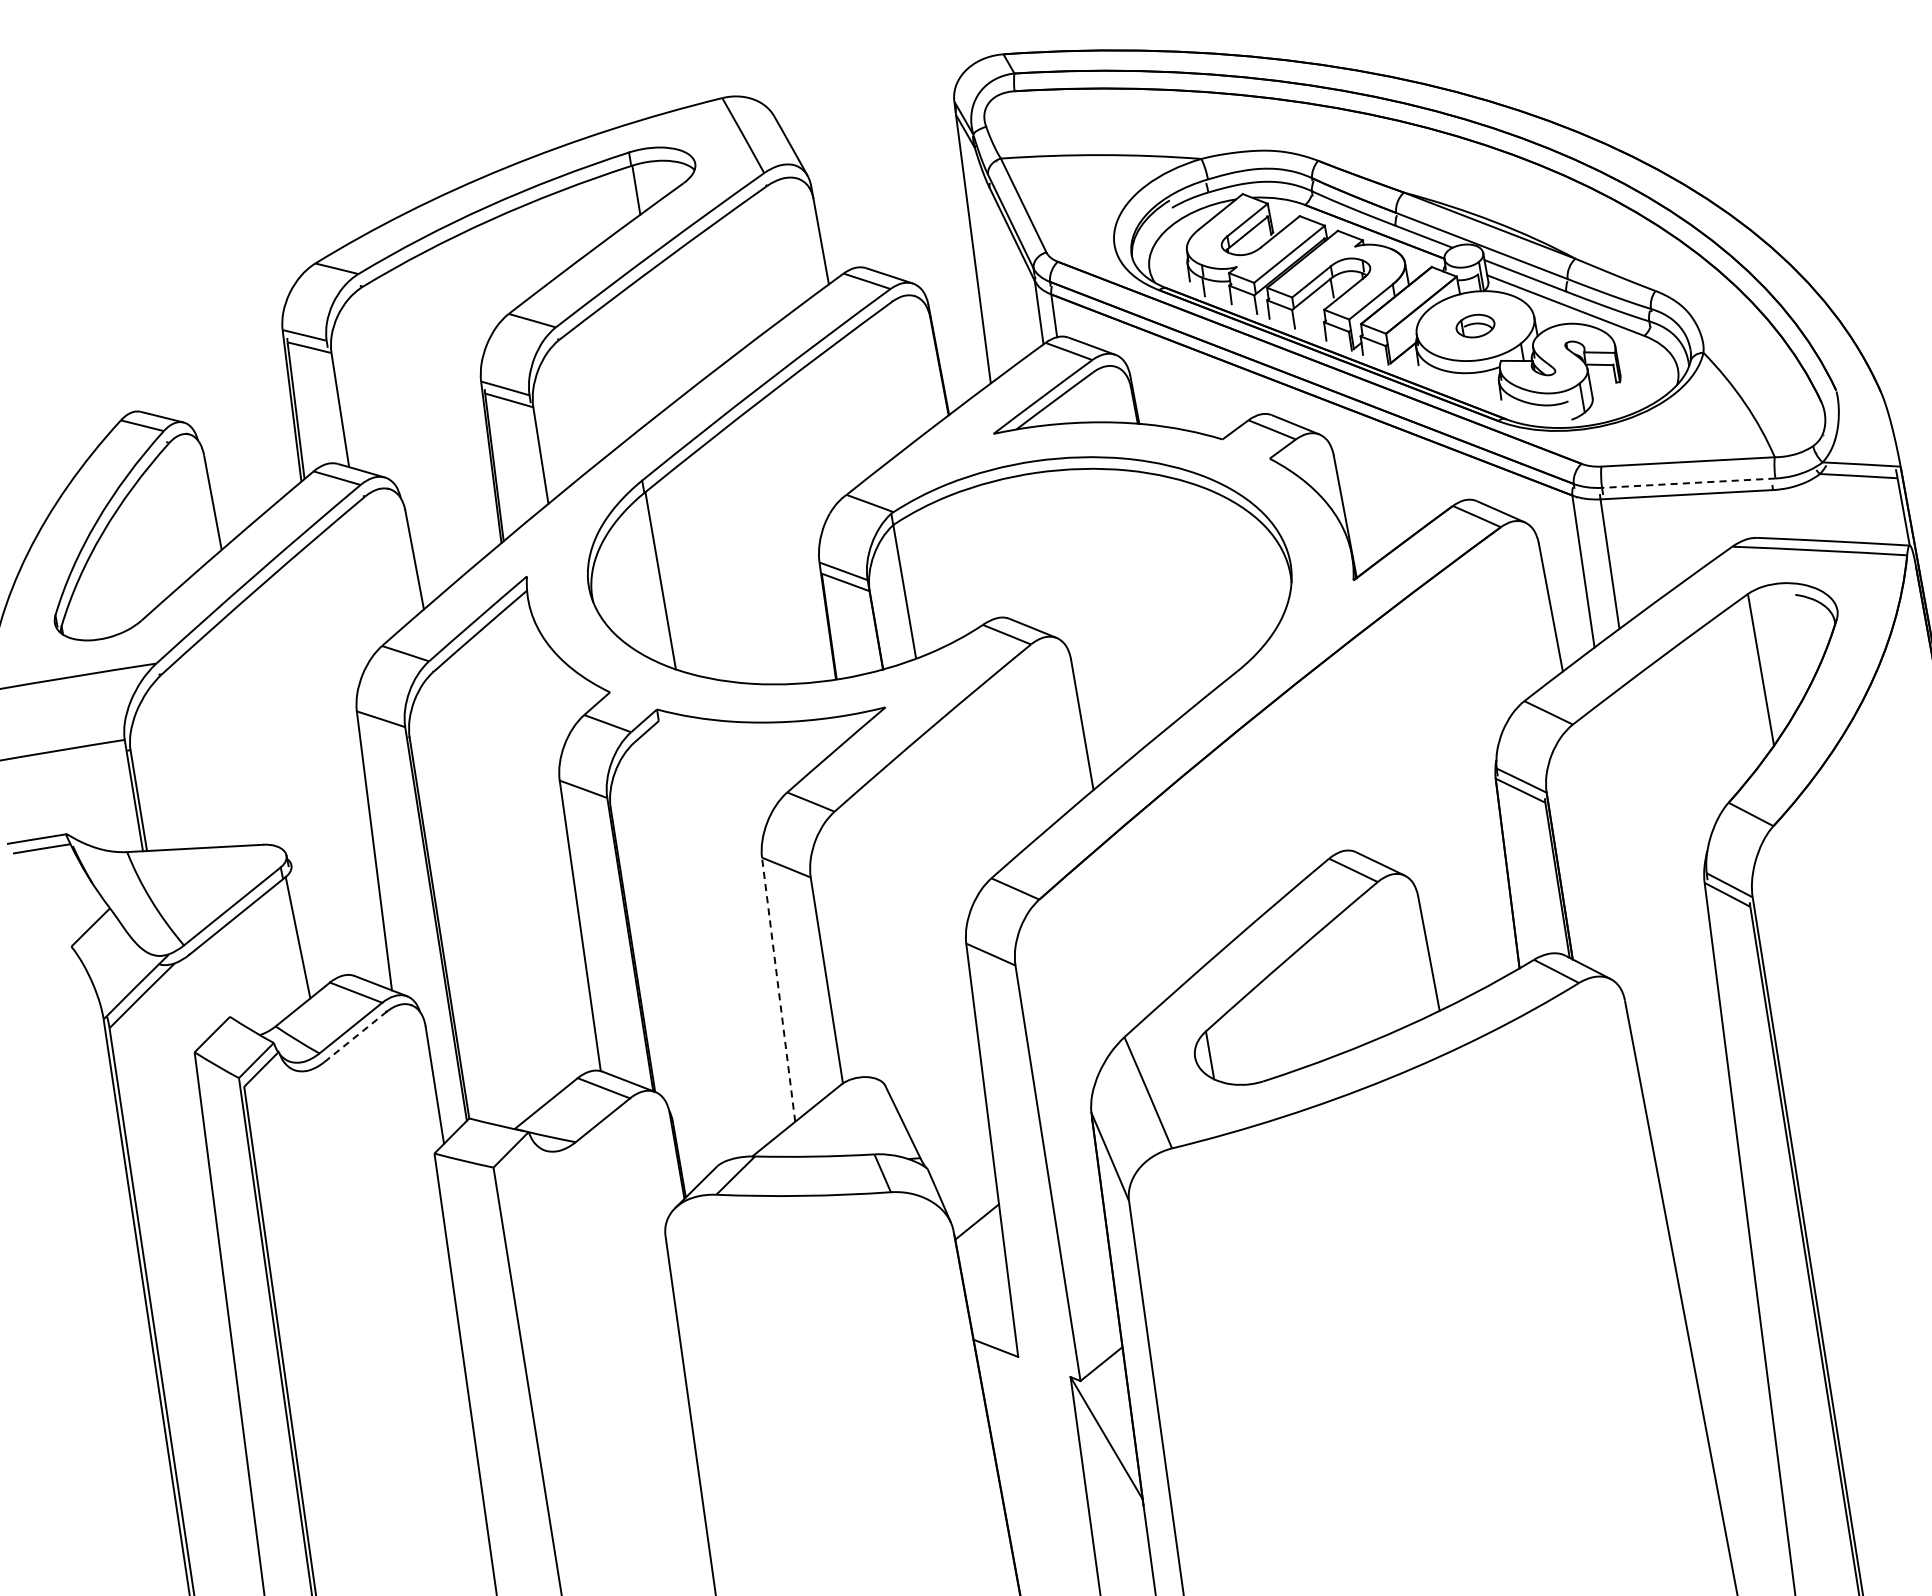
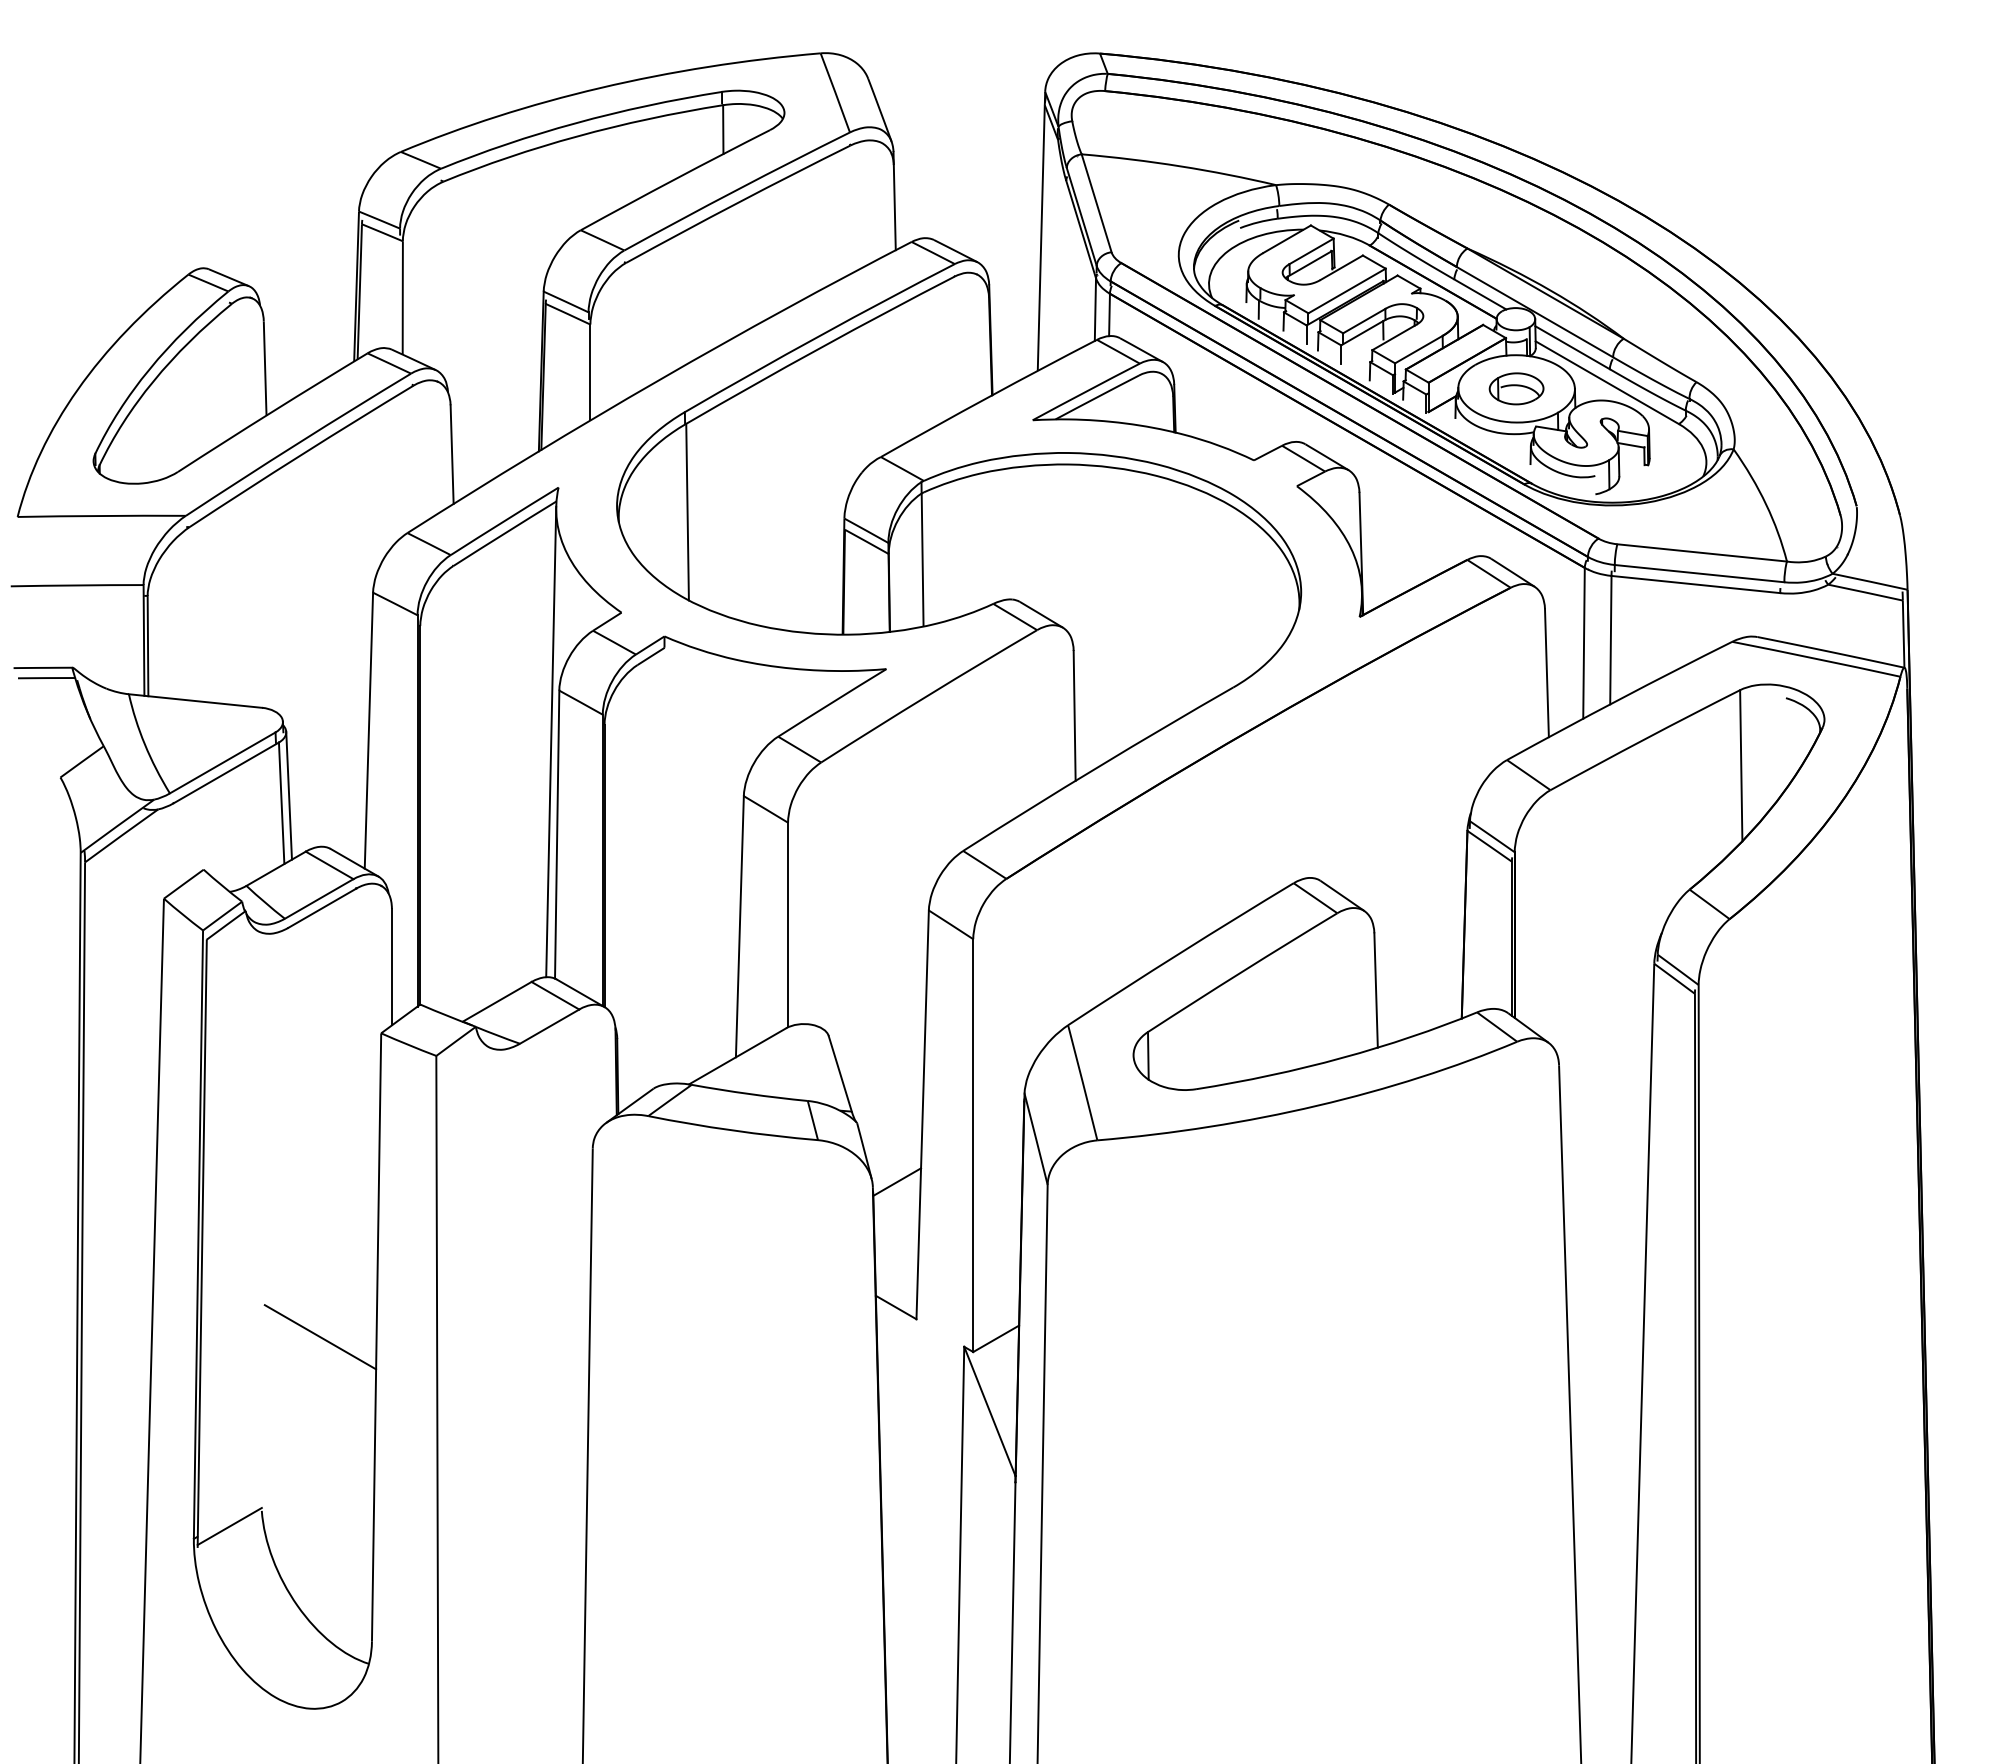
part: (1475, 325) -> (1516, 388), size x1.43
line: (1688, 483) -> (1699, 573), dashed -> solid
line: (559, 833) -> (551, 741), added
line: (303, 928) -> (288, 795), added
line: (778, 989) -> (739, 926), dashed -> solid
line: (355, 1036) -> (322, 907), dashed -> solid
line: (421, 1469) -> (320, 1337), added

